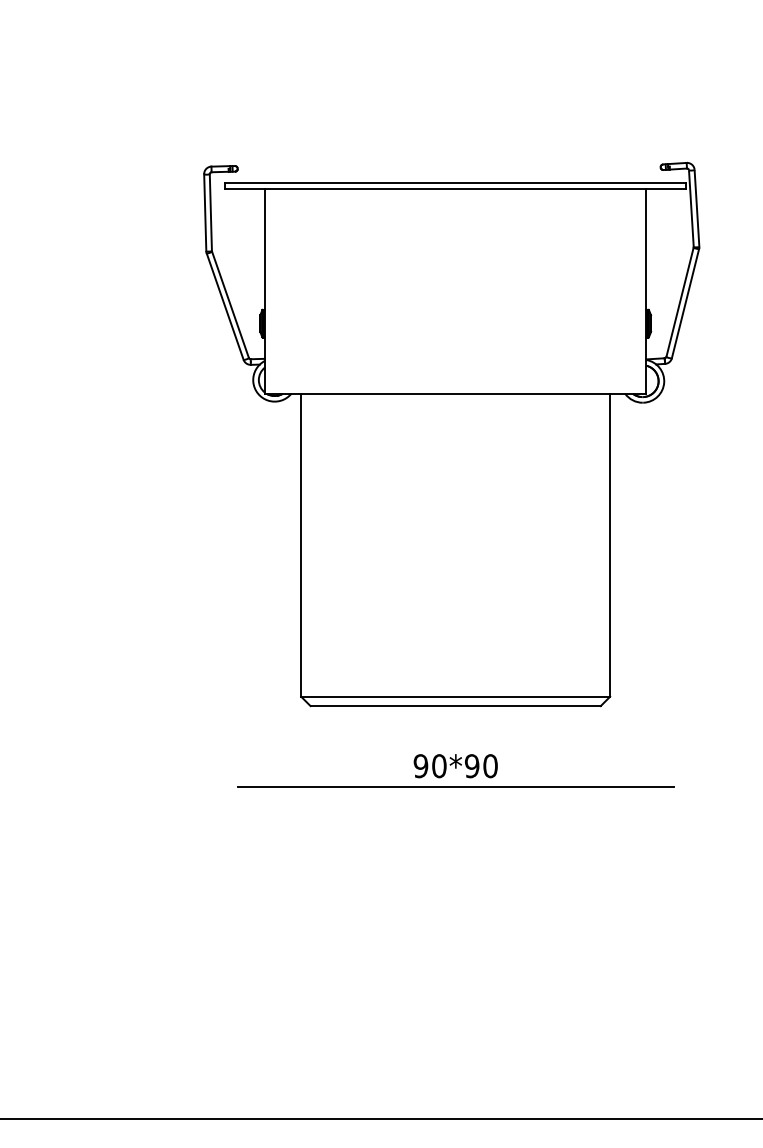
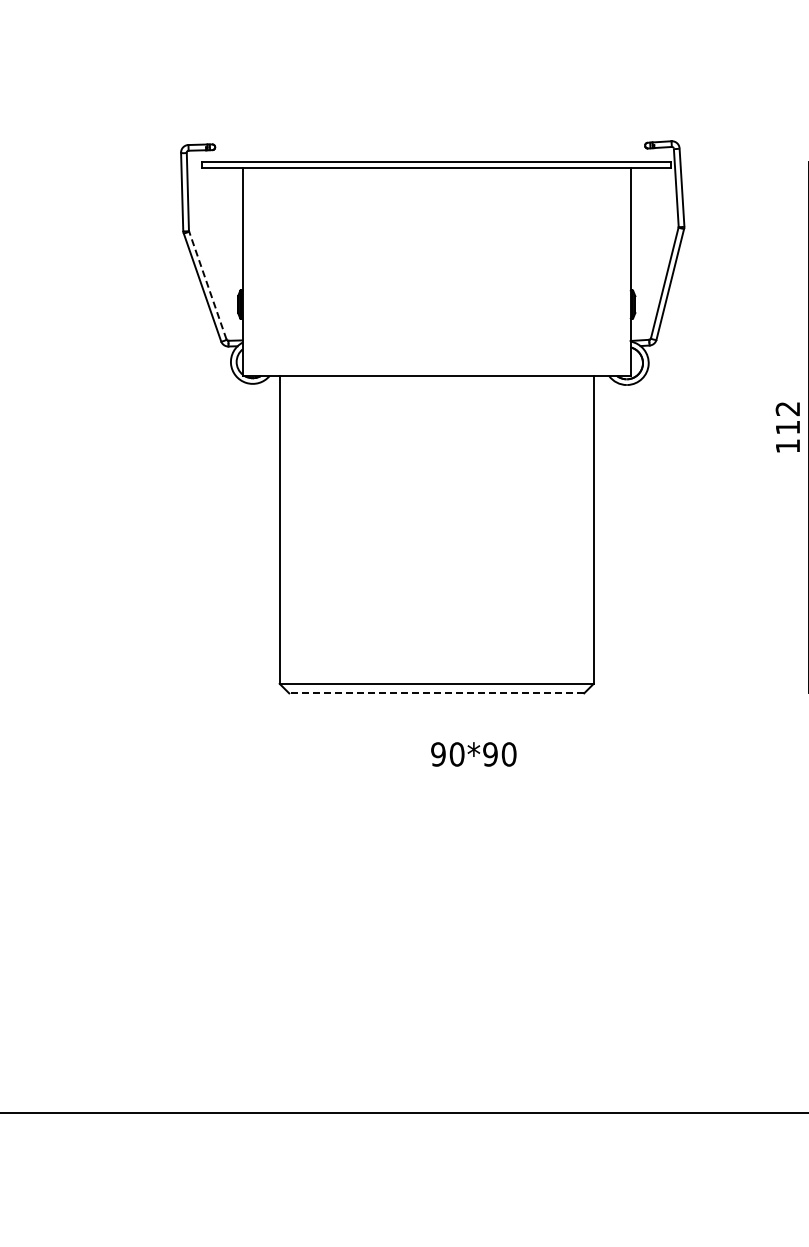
line: (230, 303) -> (207, 284), solid -> dashed
line: (455, 706) -> (436, 693), solid -> dashed
text: (455, 766) -> (473, 754), moved
line: (455, 786) -> (436, 775), removed

